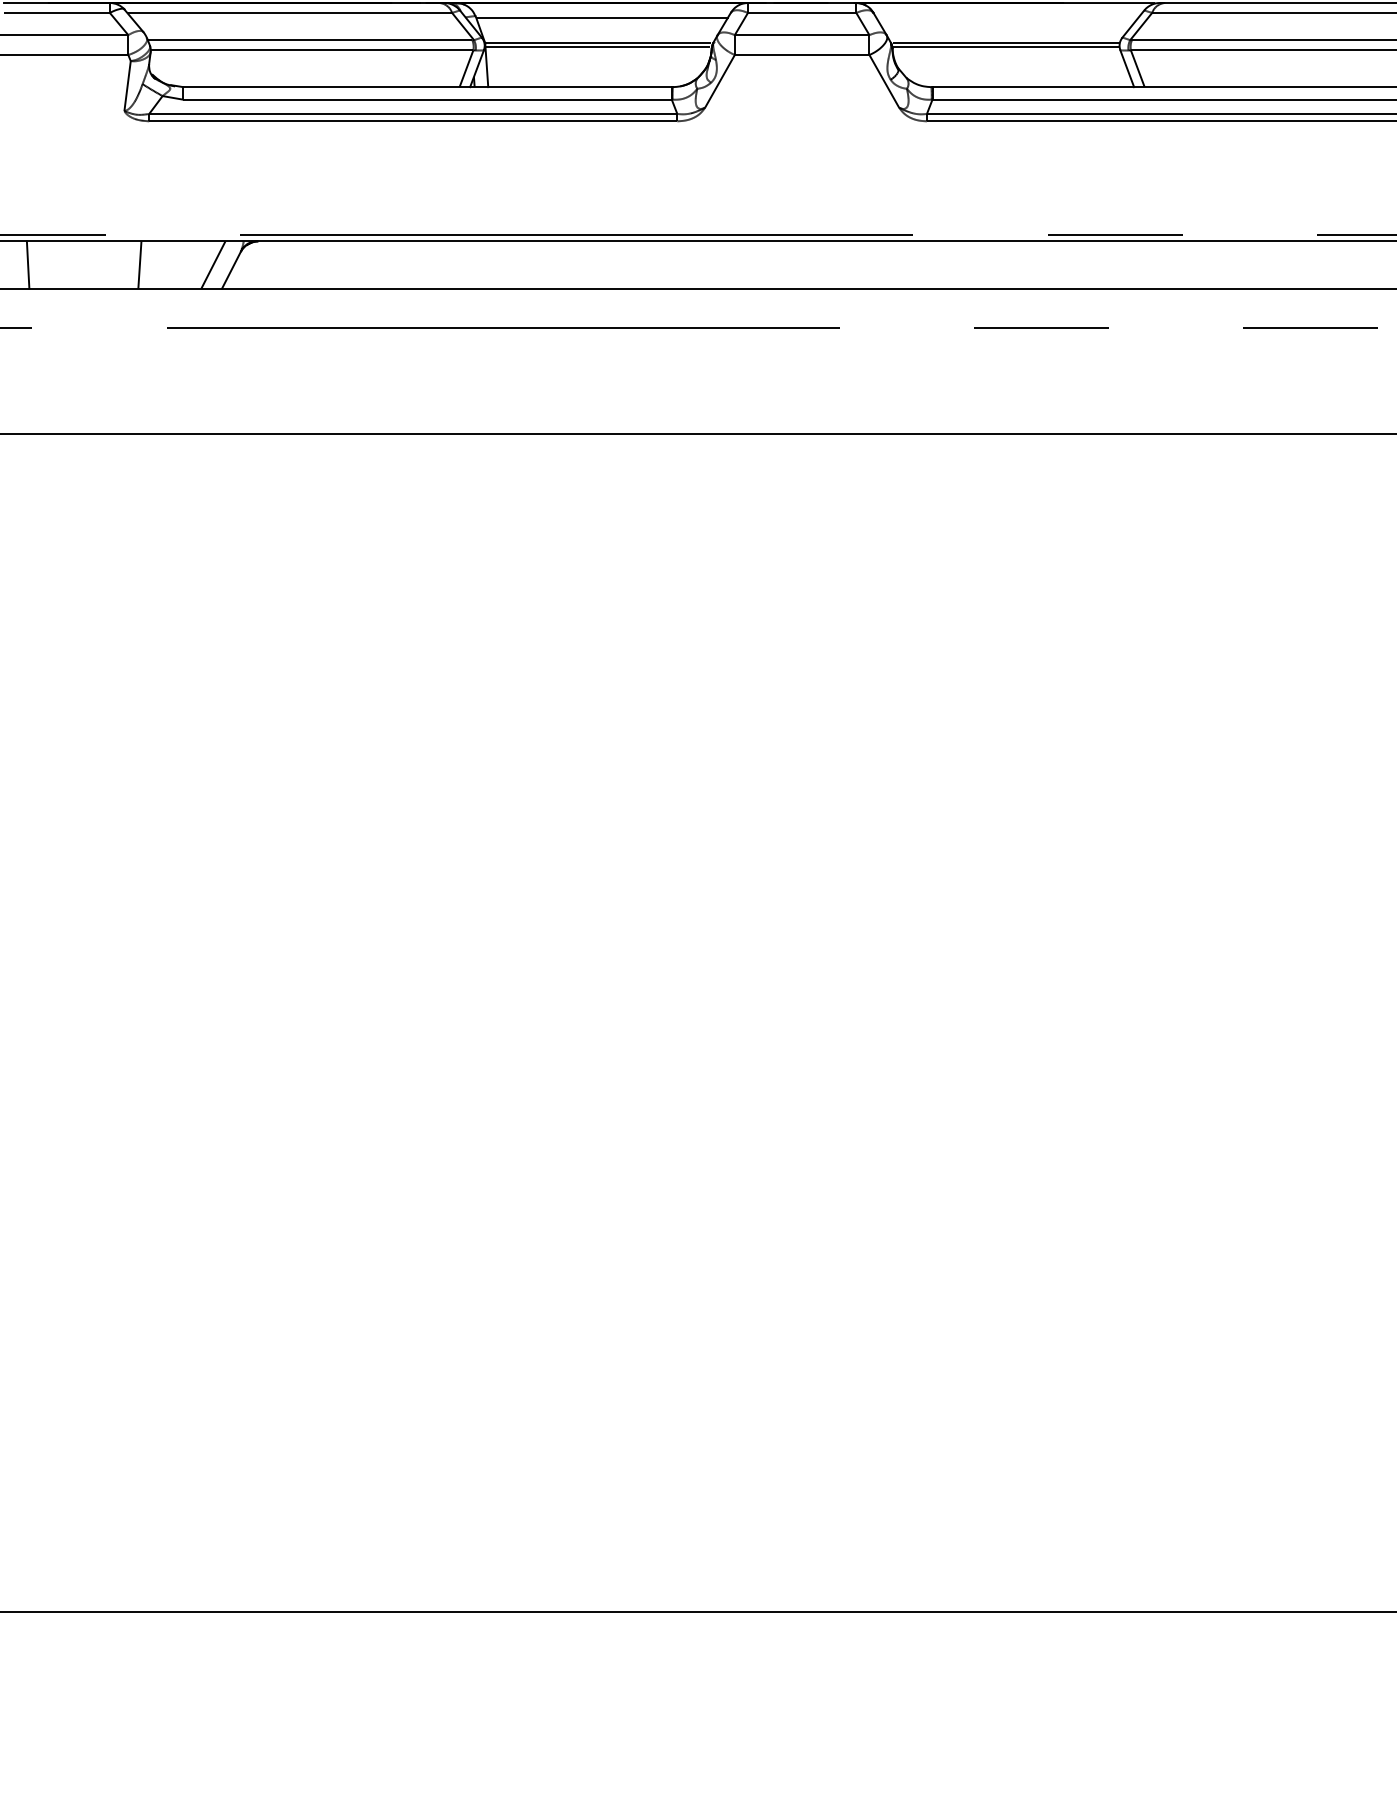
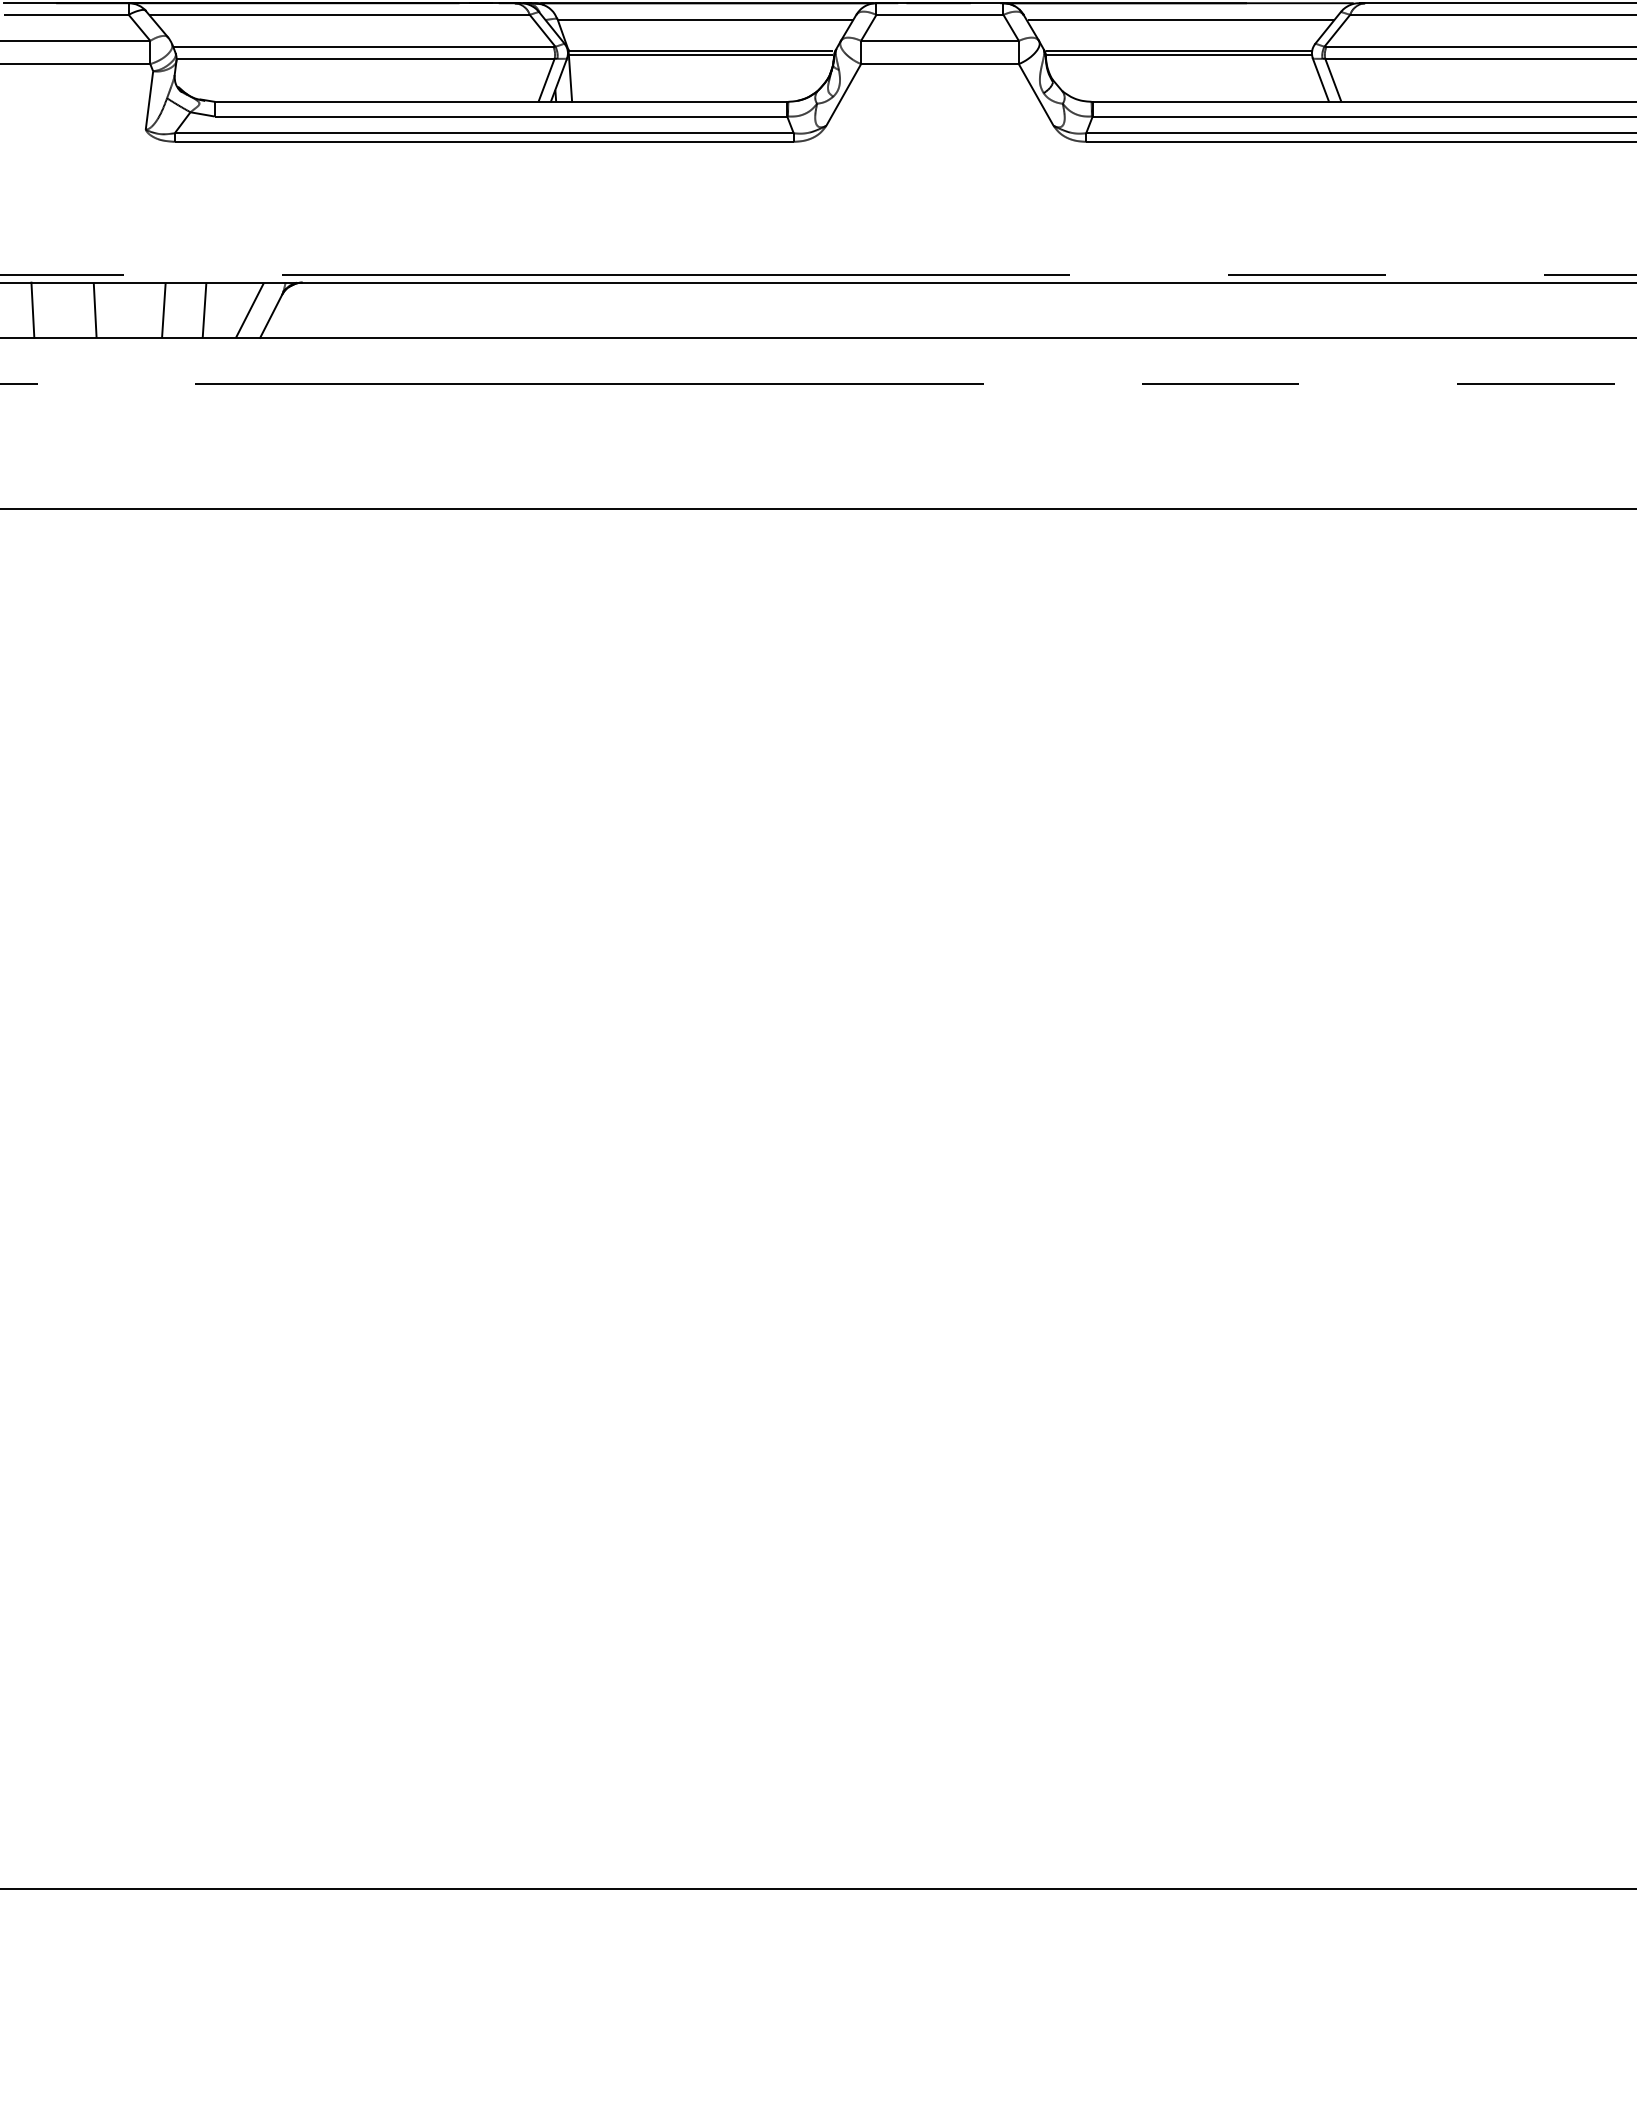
line: (1008, 17) -> (1181, 20), added
line: (80, 264) -> (94, 309), added
line: (174, 264) -> (204, 309), added

